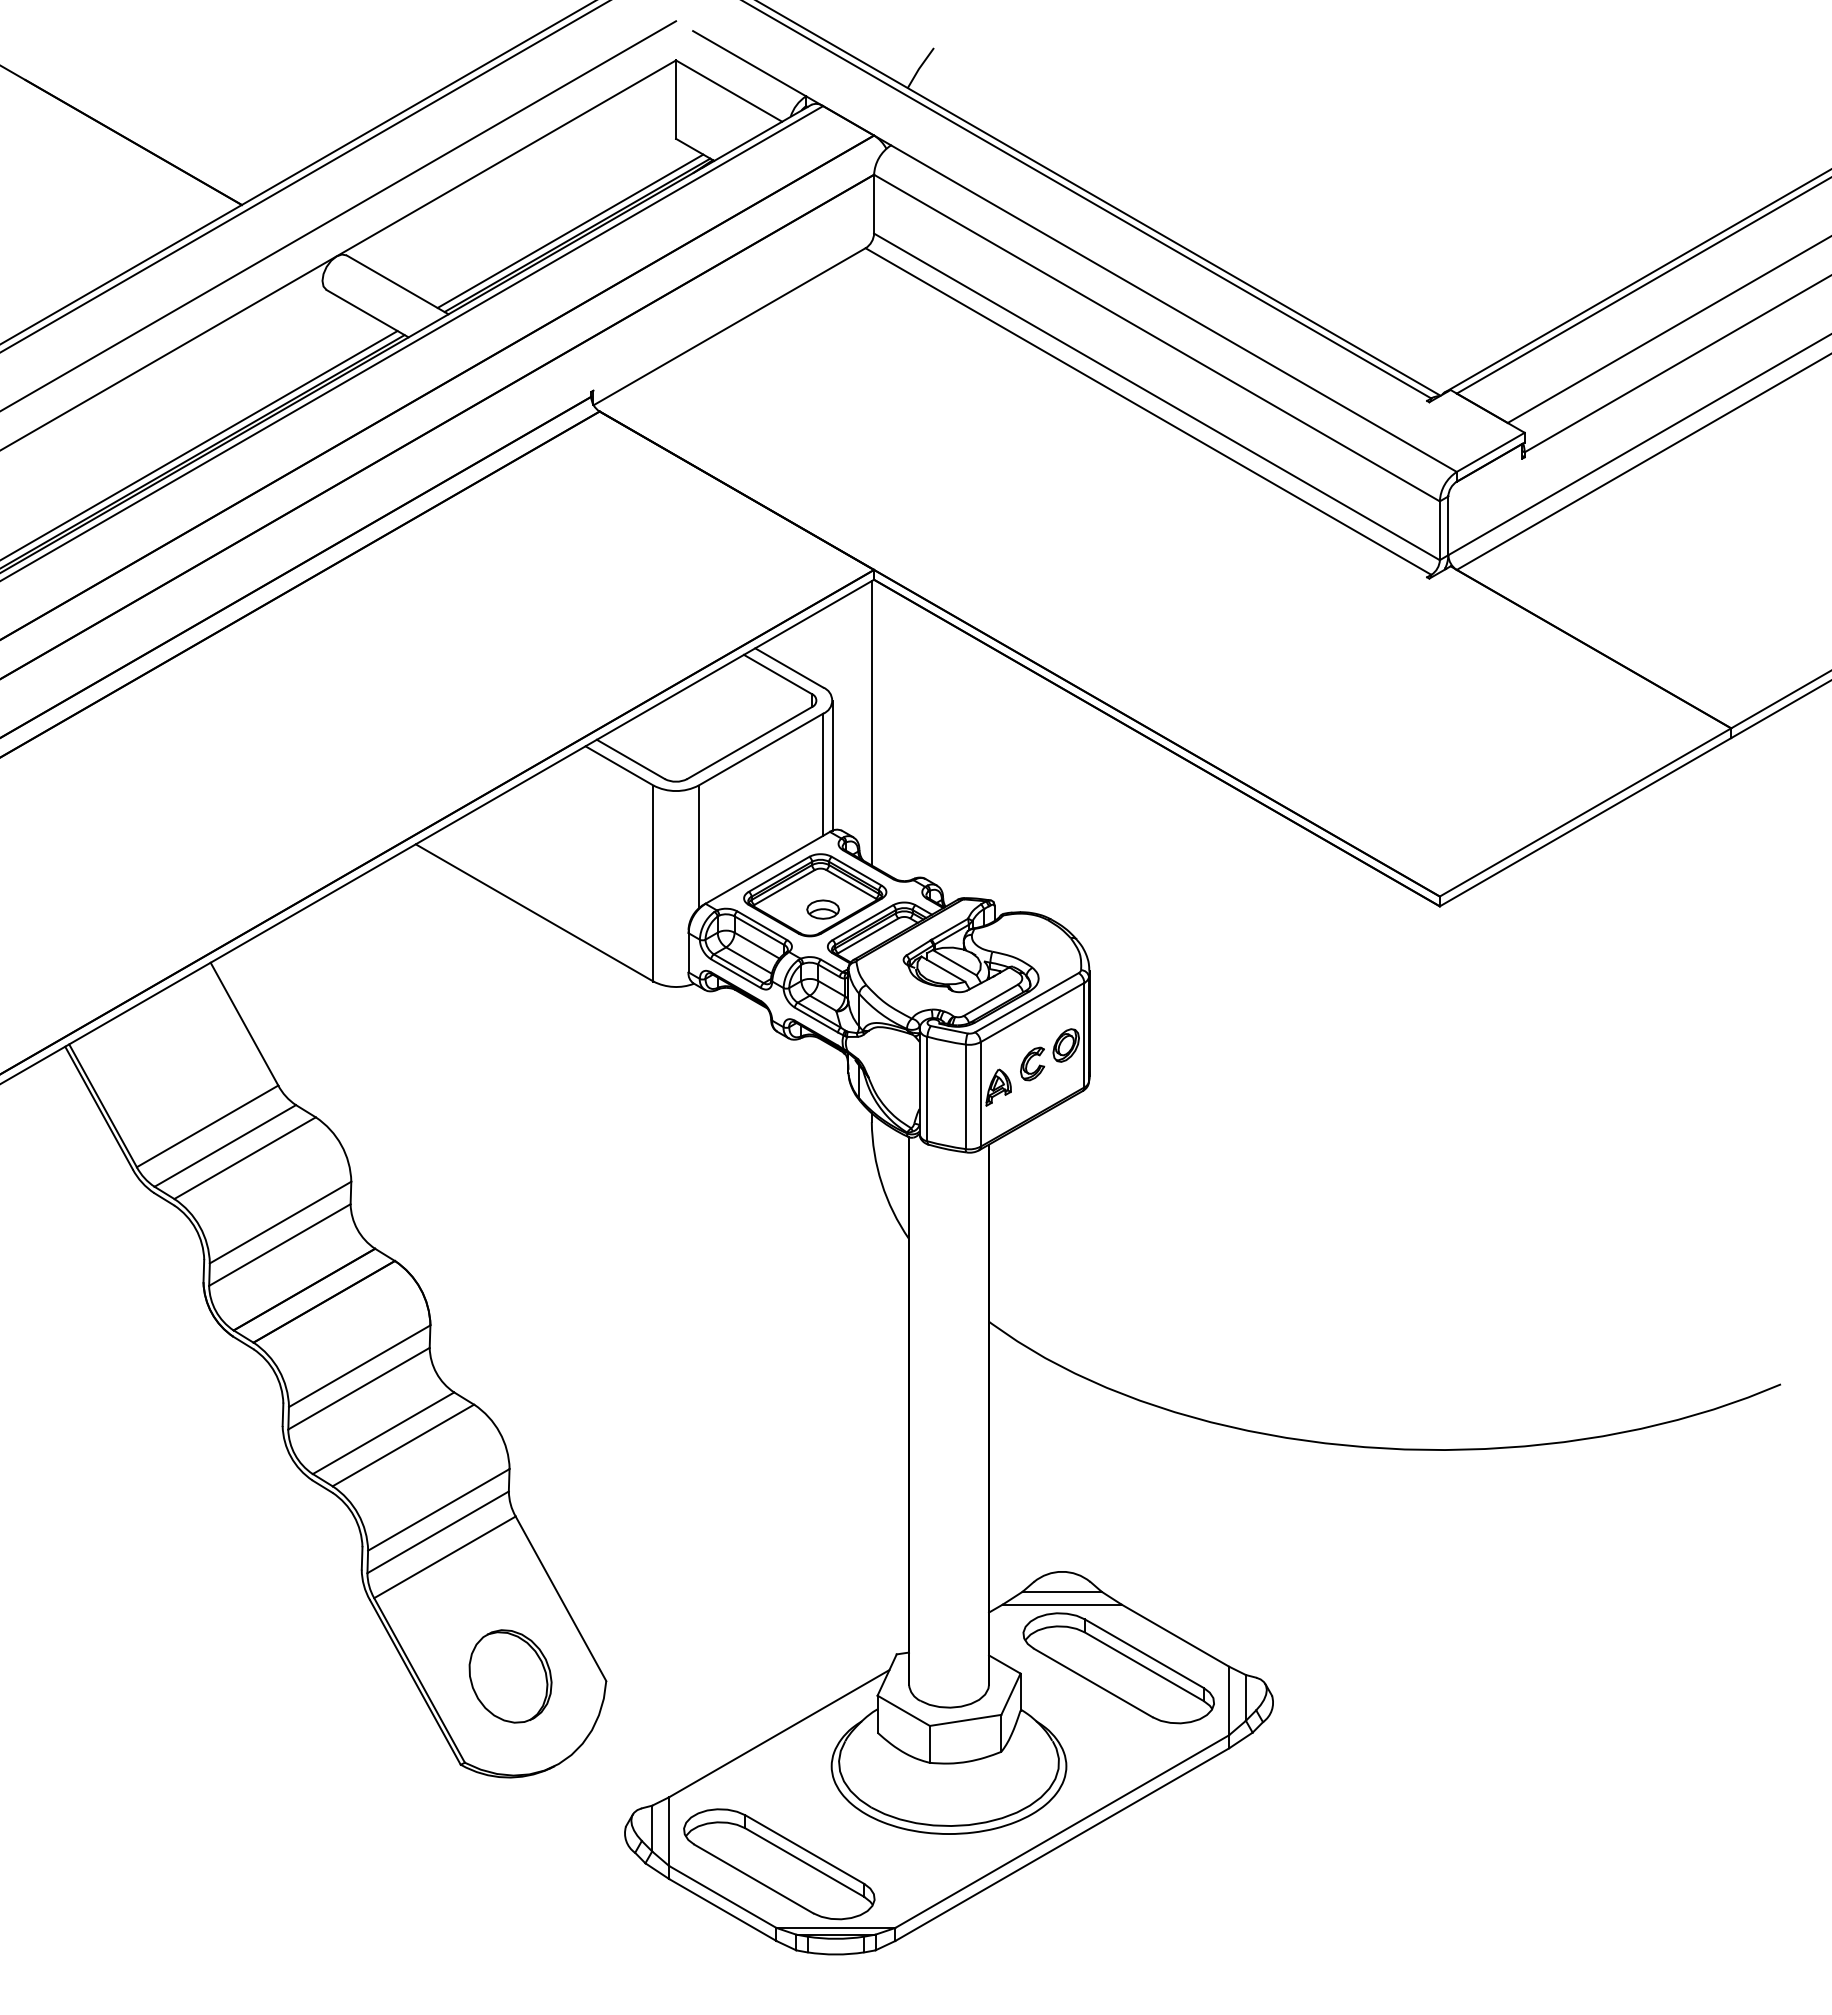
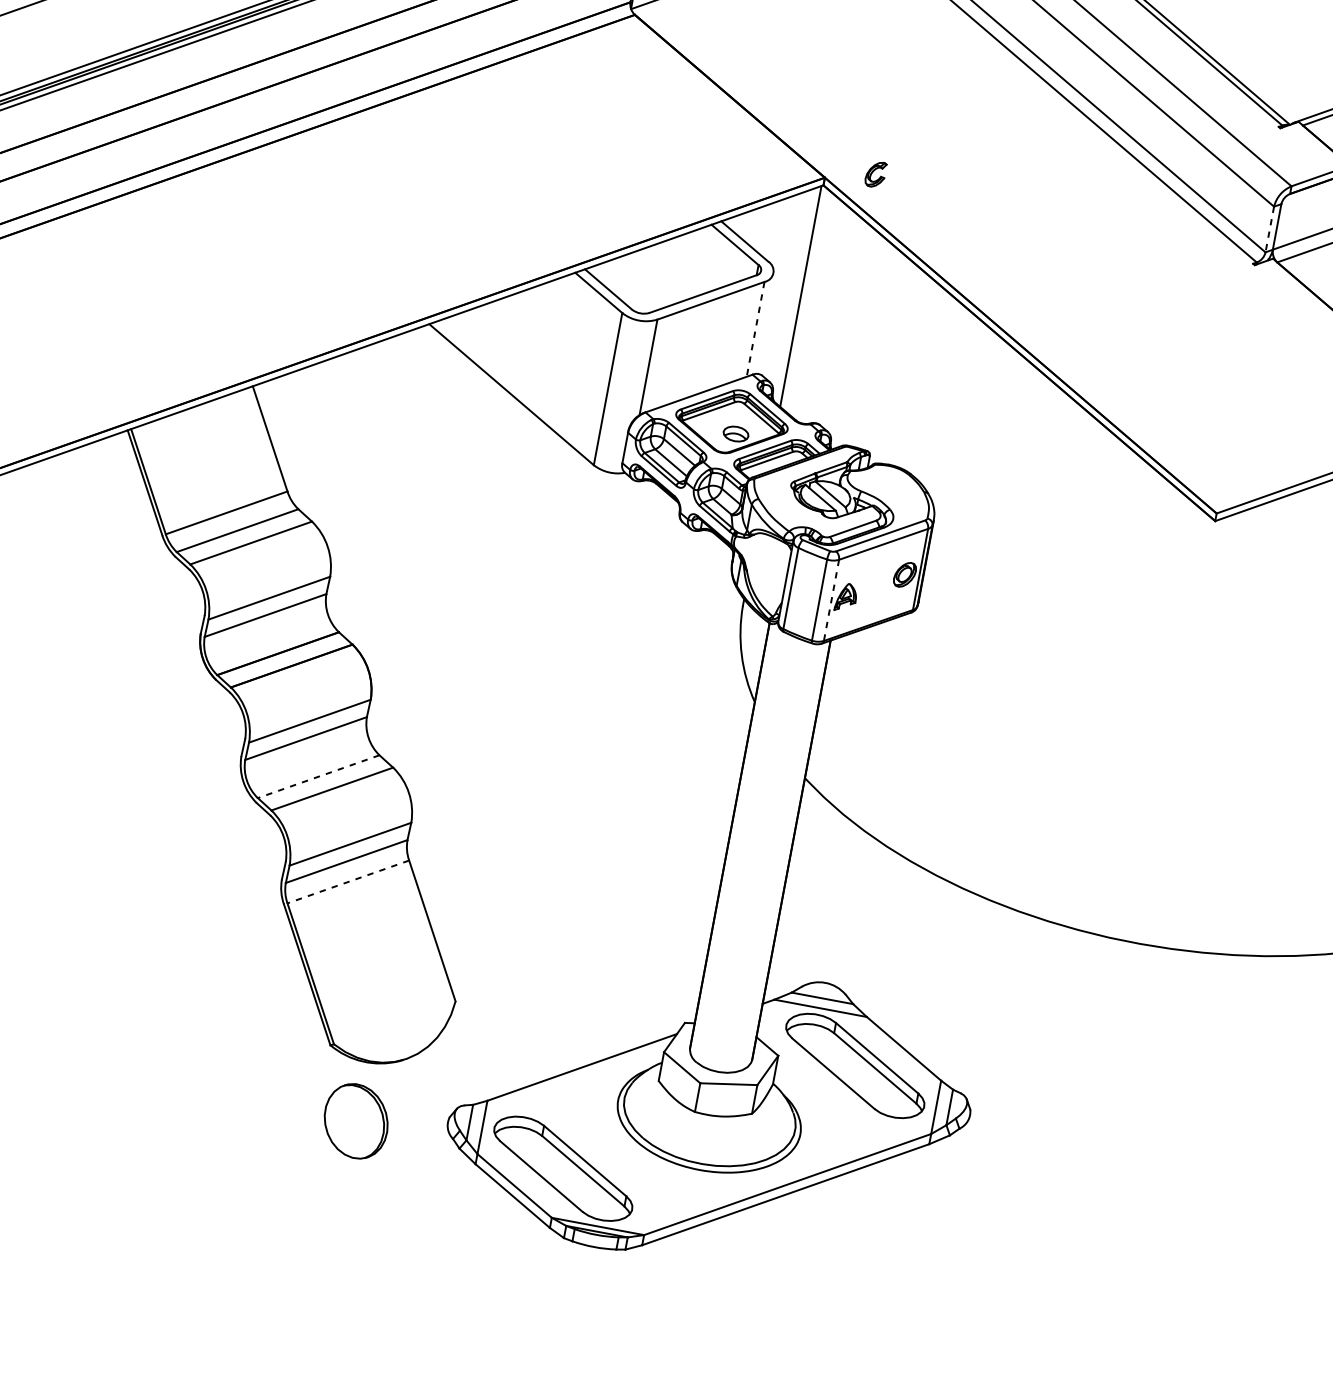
line: (1439, 531) -> (1269, 230), solid -> dashed
line: (832, 765) -> (764, 323), removed
line: (823, 775) -> (755, 329), solid -> dashed
part: (1032, 1063) -> (875, 174), moved
line: (980, 1094) -> (831, 600), solid -> dashed
line: (383, 1433) -> (318, 776), solid -> dashed
line: (444, 1557) -> (347, 882), solid -> dashed
part: (510, 1676) -> (356, 1121), moved

